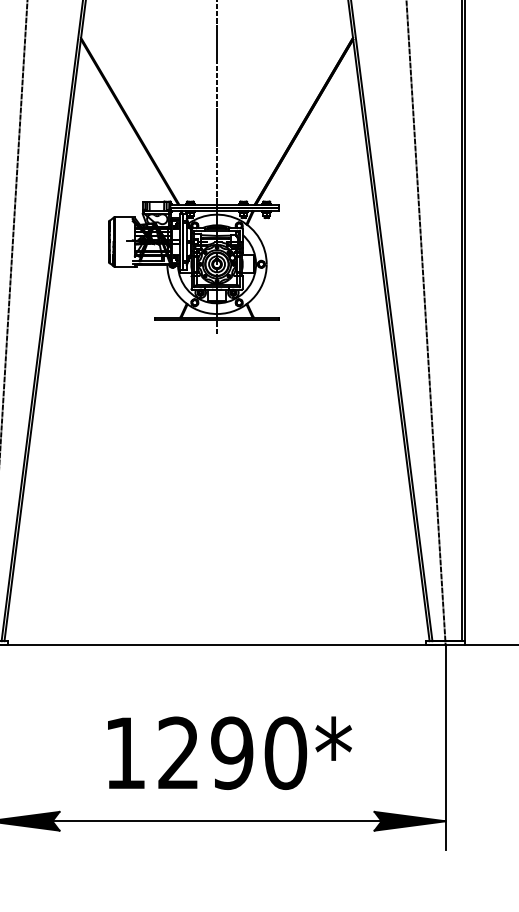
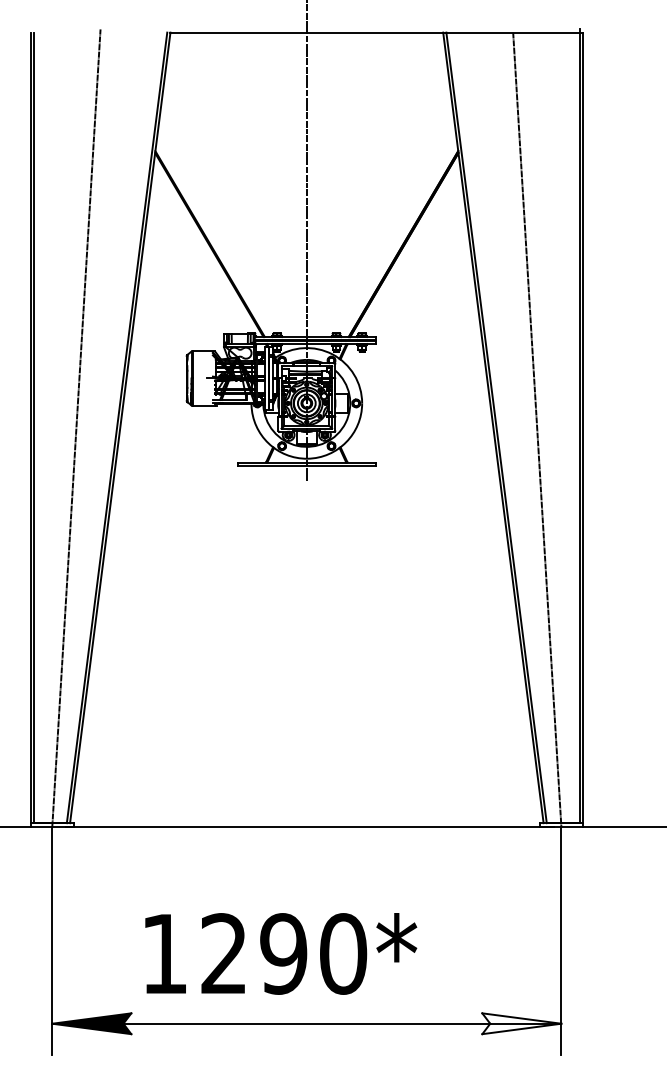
text: (230, 752) -> (281, 953), moved
fill: (409, 821) -> (521, 1023), removed

